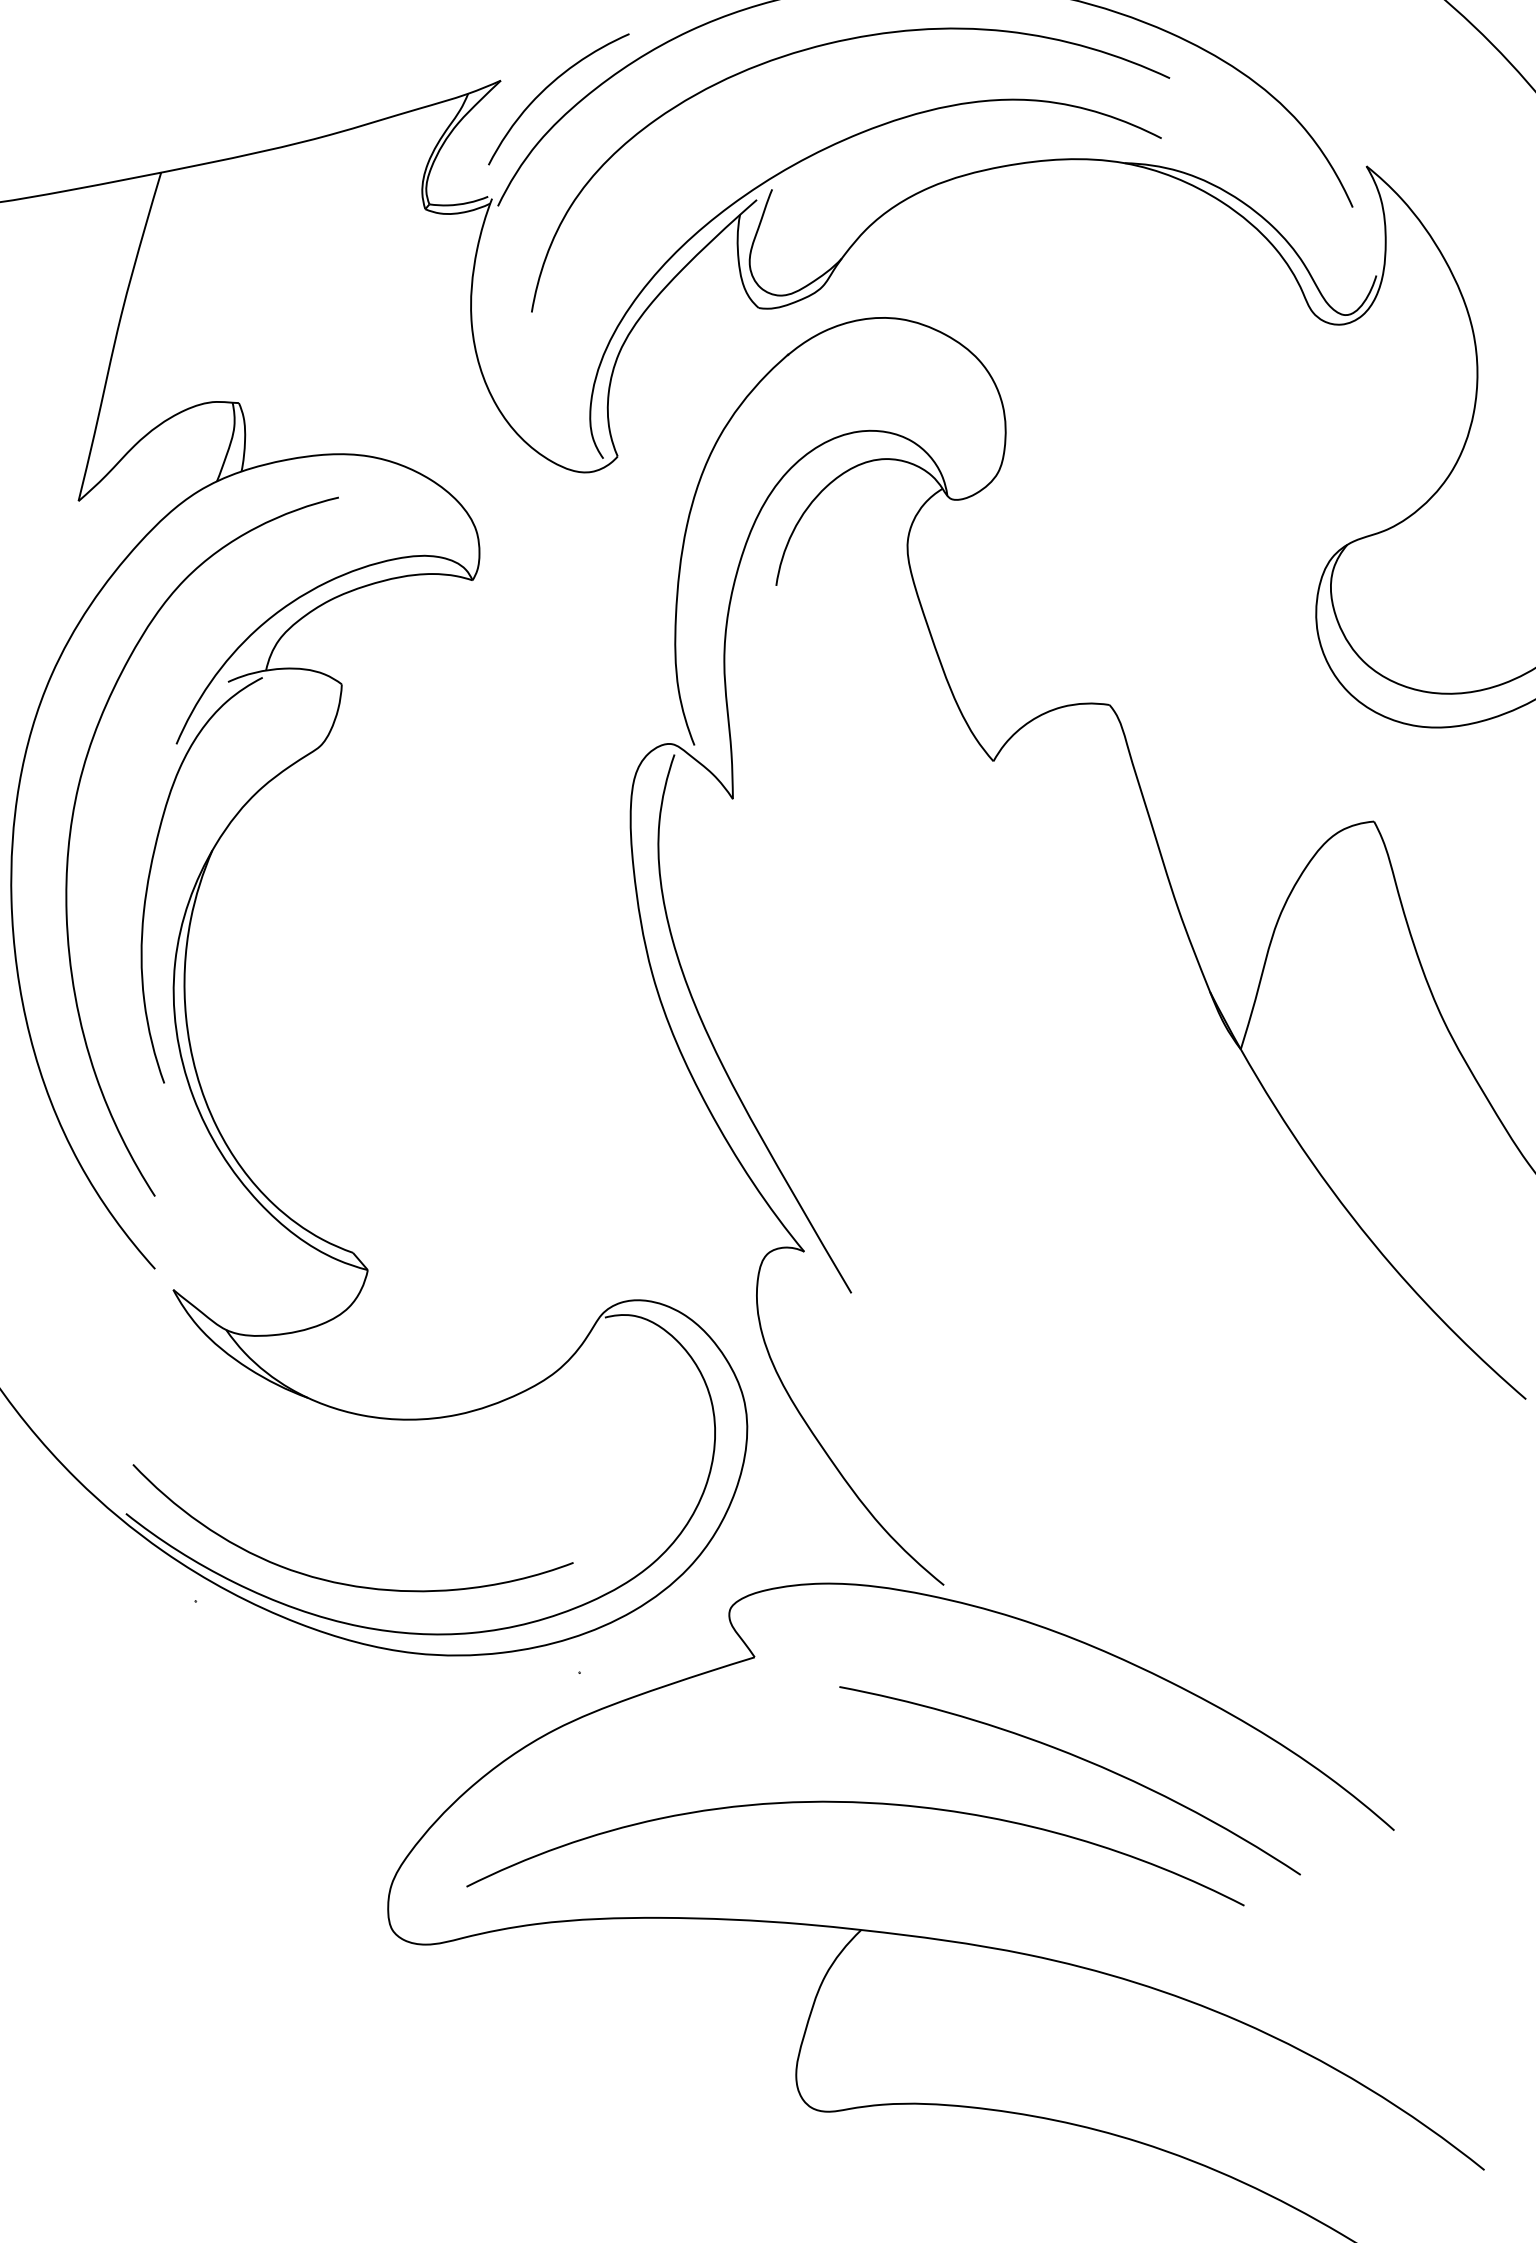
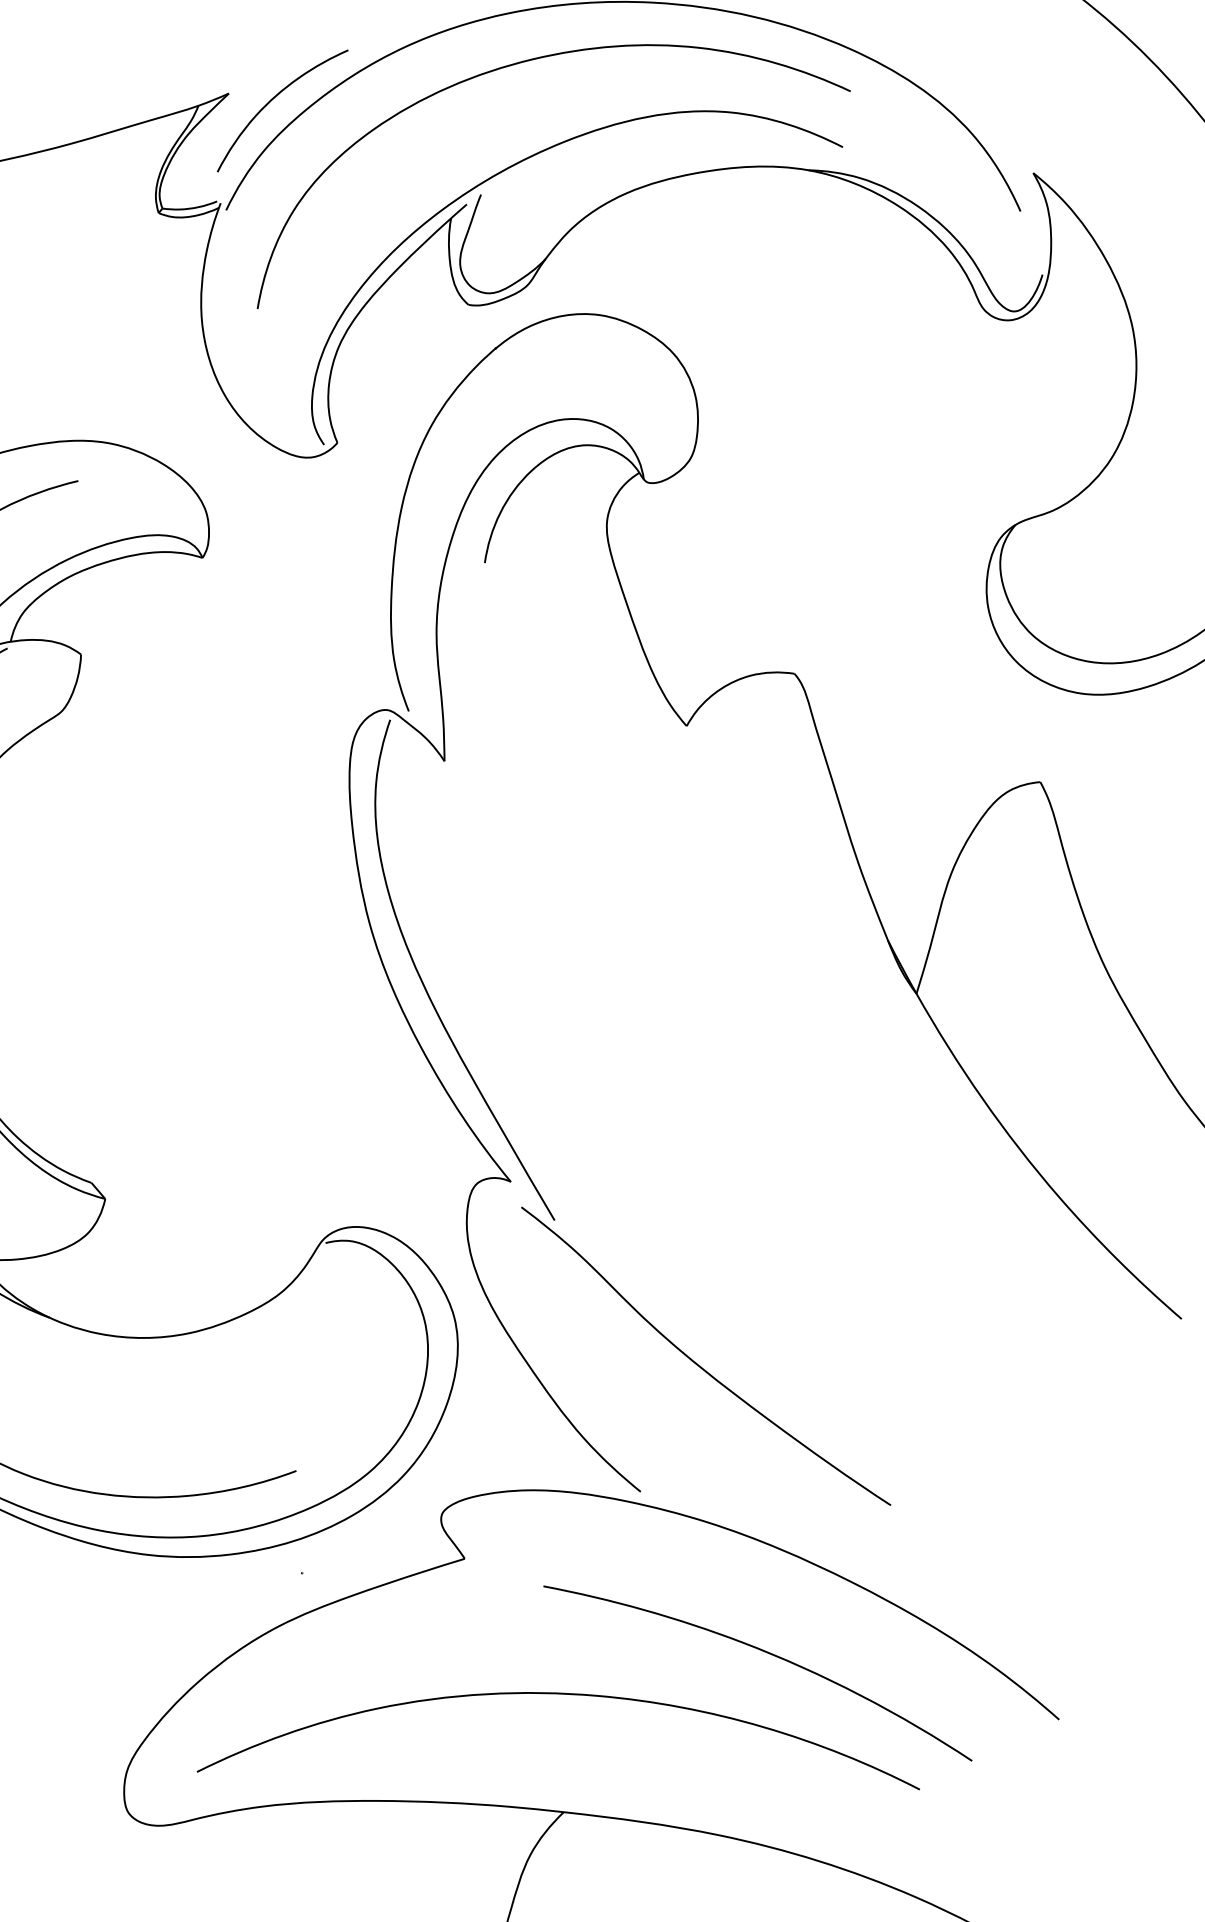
curve: (1005, 1447) -> (697, 1363), added

